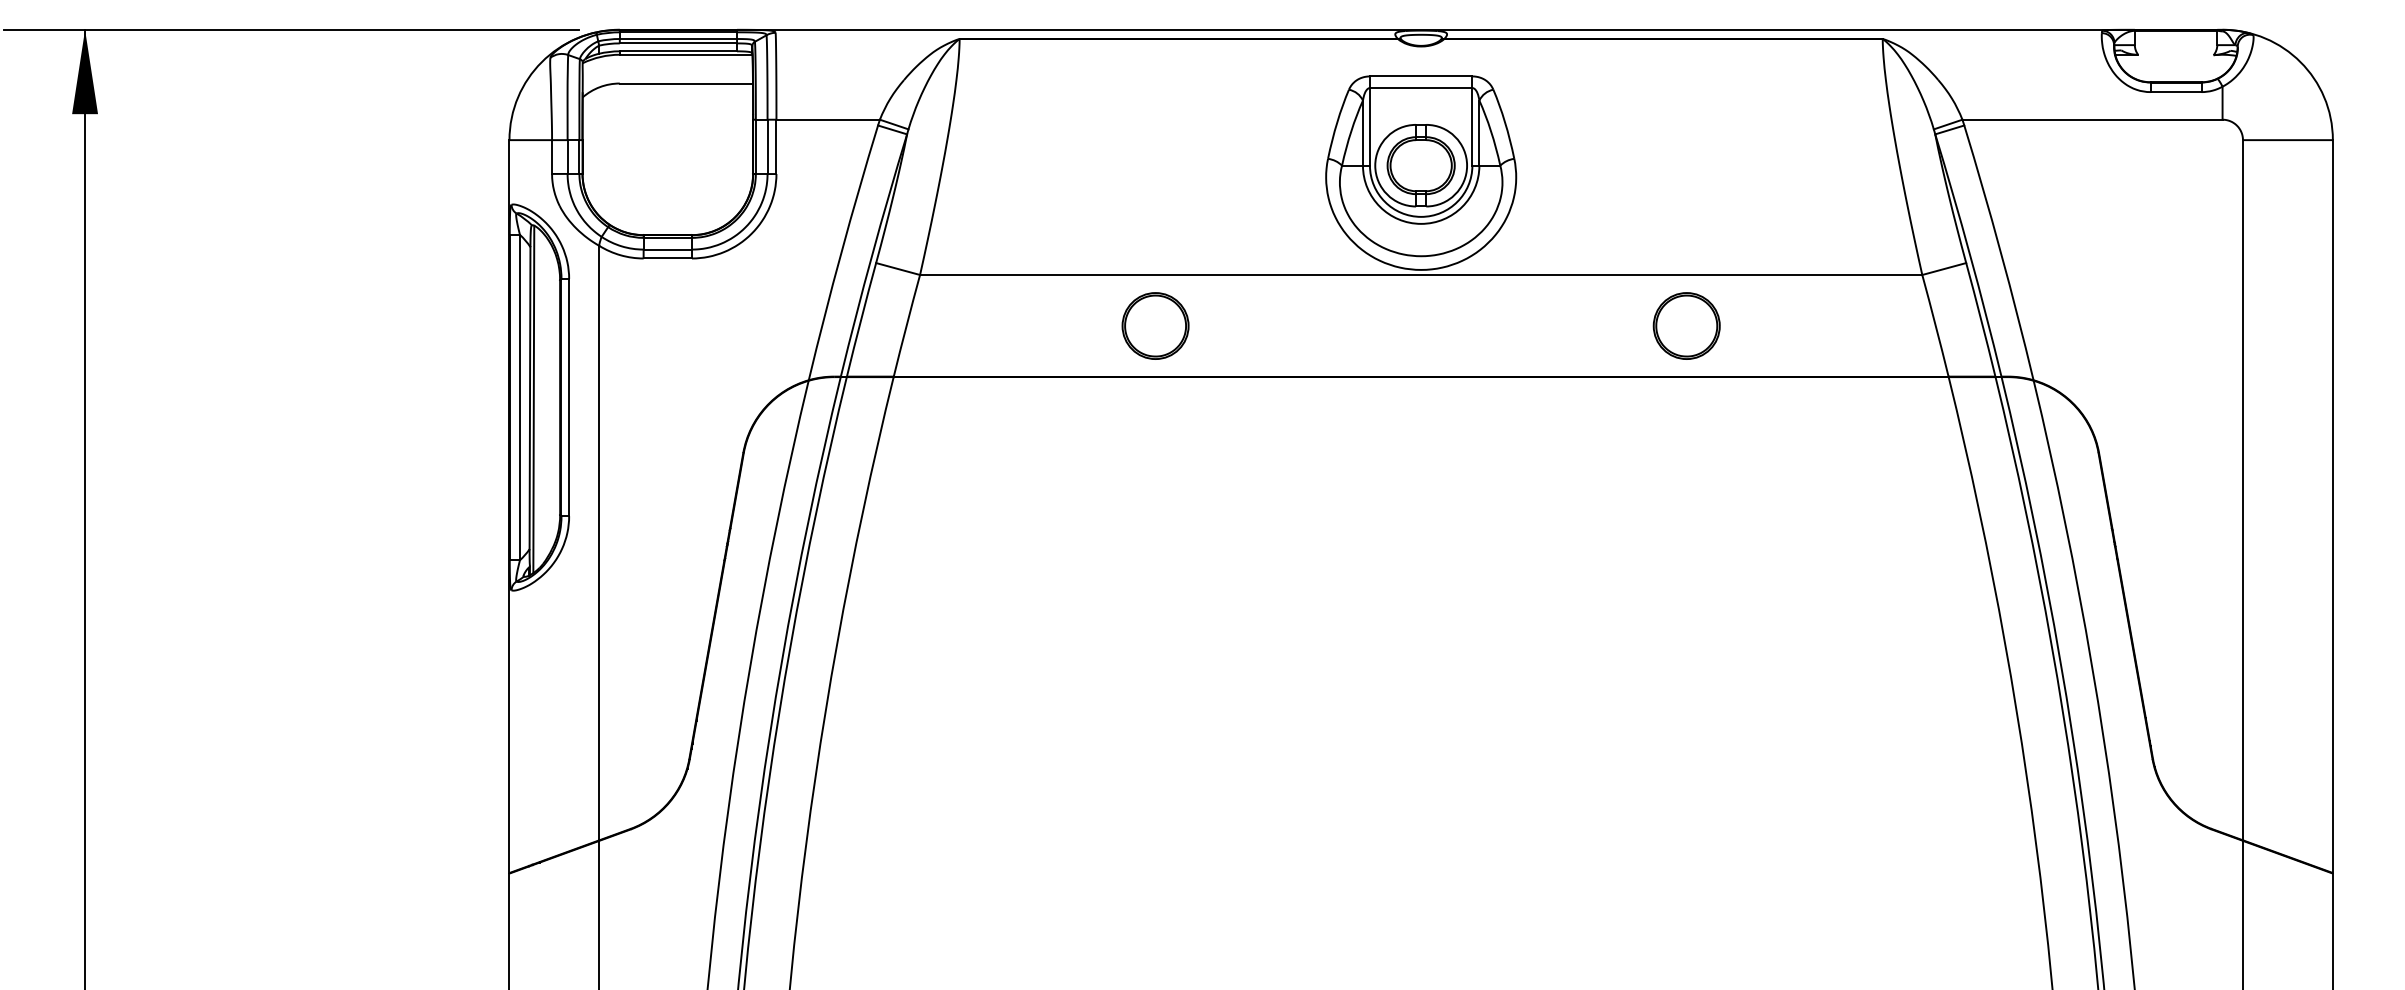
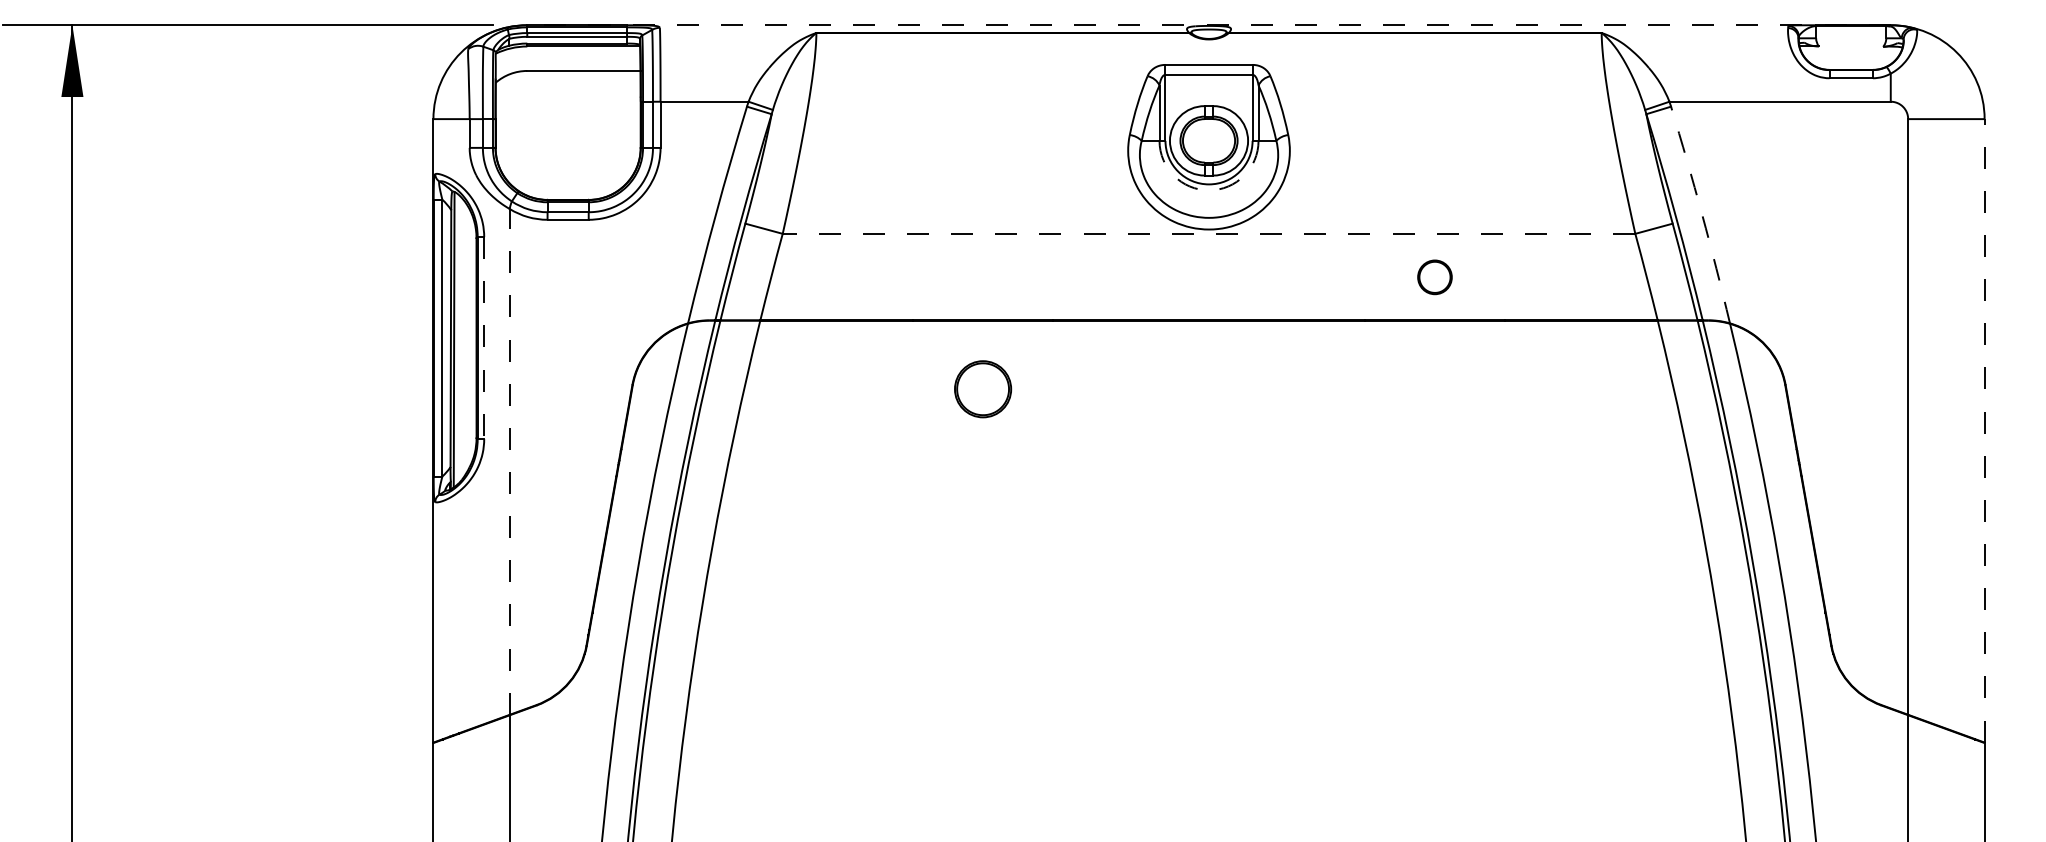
line: (1421, 30) -> (1209, 25), solid -> dashed
arc: (1421, 224) -> (1209, 190), solid -> dashed
arc: (2001, 252) -> (1702, 214), solid -> dashed
line: (1420, 274) -> (1208, 233), solid -> dashed
part: (1156, 326) -> (983, 389), moved
part: (1686, 326) -> (1434, 277), size x0.6
line: (569, 398) -> (484, 338), solid -> dashed
line: (2332, 506) -> (1984, 430), solid -> dashed
line: (598, 542) -> (509, 461), solid -> dashed

